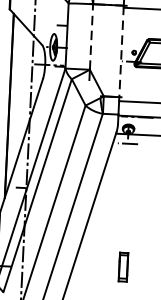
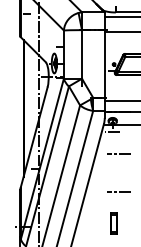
line: (92, 35) -> (82, 53), dashed -> solid
line: (121, 52) -> (104, 64), dashed -> solid
line: (134, 174) -> (118, 154), added
line: (131, 224) -> (118, 191), added

